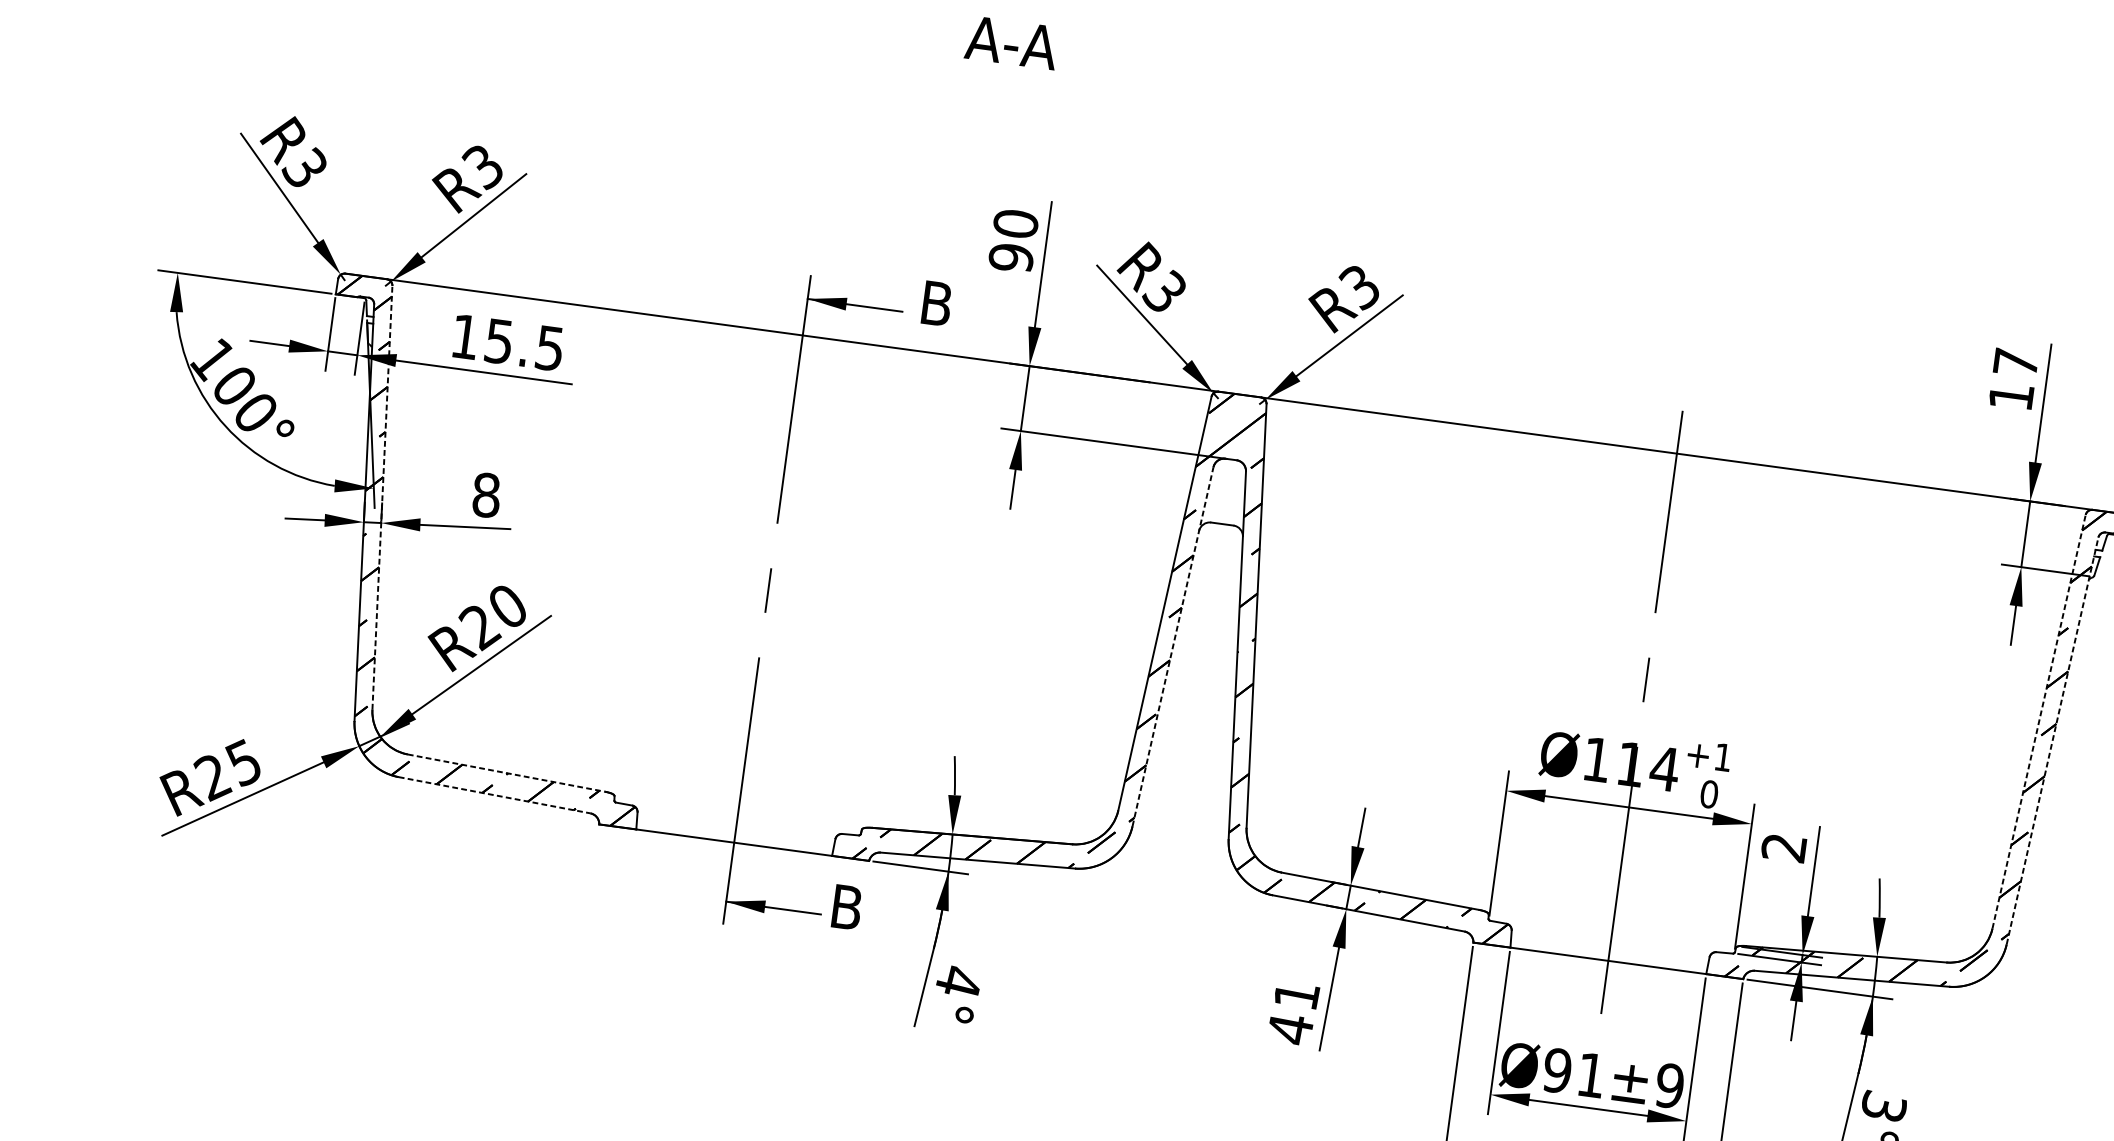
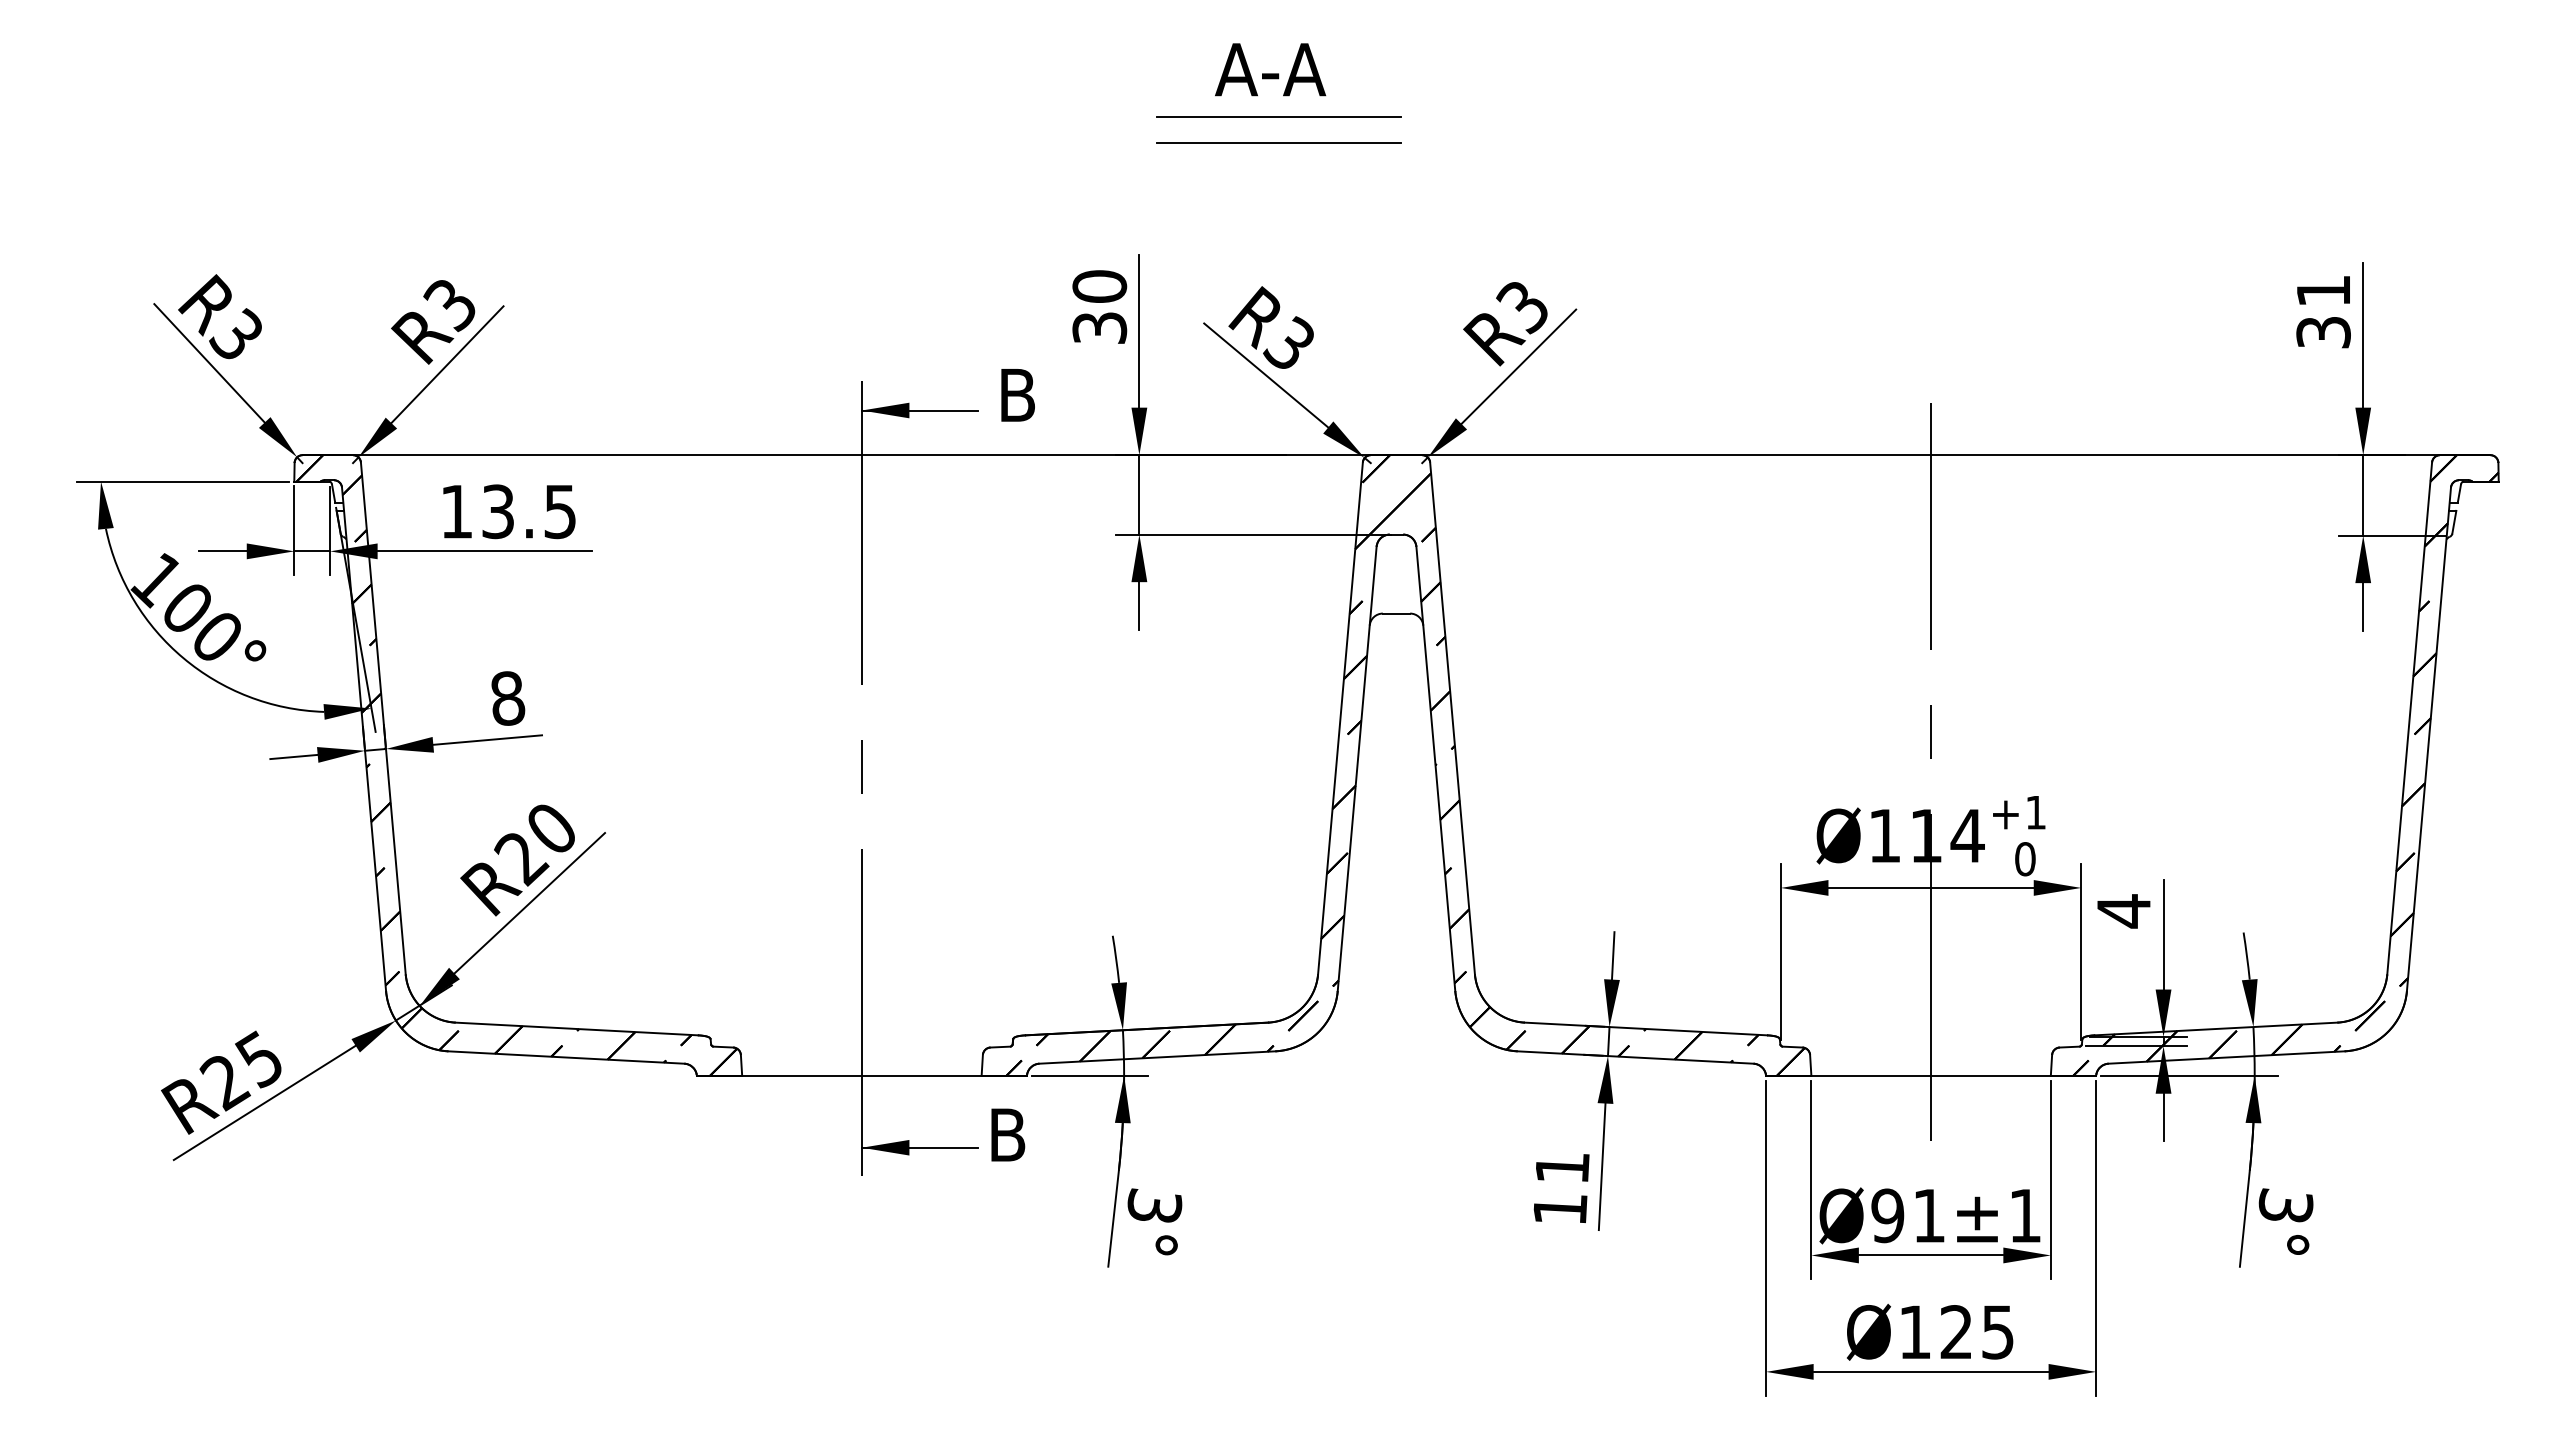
text: (1011, 42) -> (1270, 69), moved
line: (1181, 105) -> (1279, 117), added
line: (1177, 125) -> (1278, 142), added
text: (1011, 258) -> (1099, 328), 90 -> 30
text: (499, 341) -> (498, 511), 15.5 -> 13.5
text: (2013, 379) -> (2323, 311), 17 -> 31
line: (382, 497) -> (383, 717), dashed -> solid
line: (1173, 646) -> (1357, 768), dashed -> solid
line: (2039, 720) -> (2409, 717), dashed -> solid
line: (2052, 741) -> (2428, 739), dashed -> solid
line: (506, 773) -> (577, 1029), dashed -> solid
line: (494, 795) -> (566, 1057), dashed -> solid
text: (1783, 847) -> (2123, 911), 2 -> 4
text: (959, 980) -> (1154, 1204), 4° -> 3°
text: (1290, 1029) -> (1560, 1209), 41 -> 11
text: (1669, 1085) -> (2024, 1215), Ø91±9 -> Ø91±1

